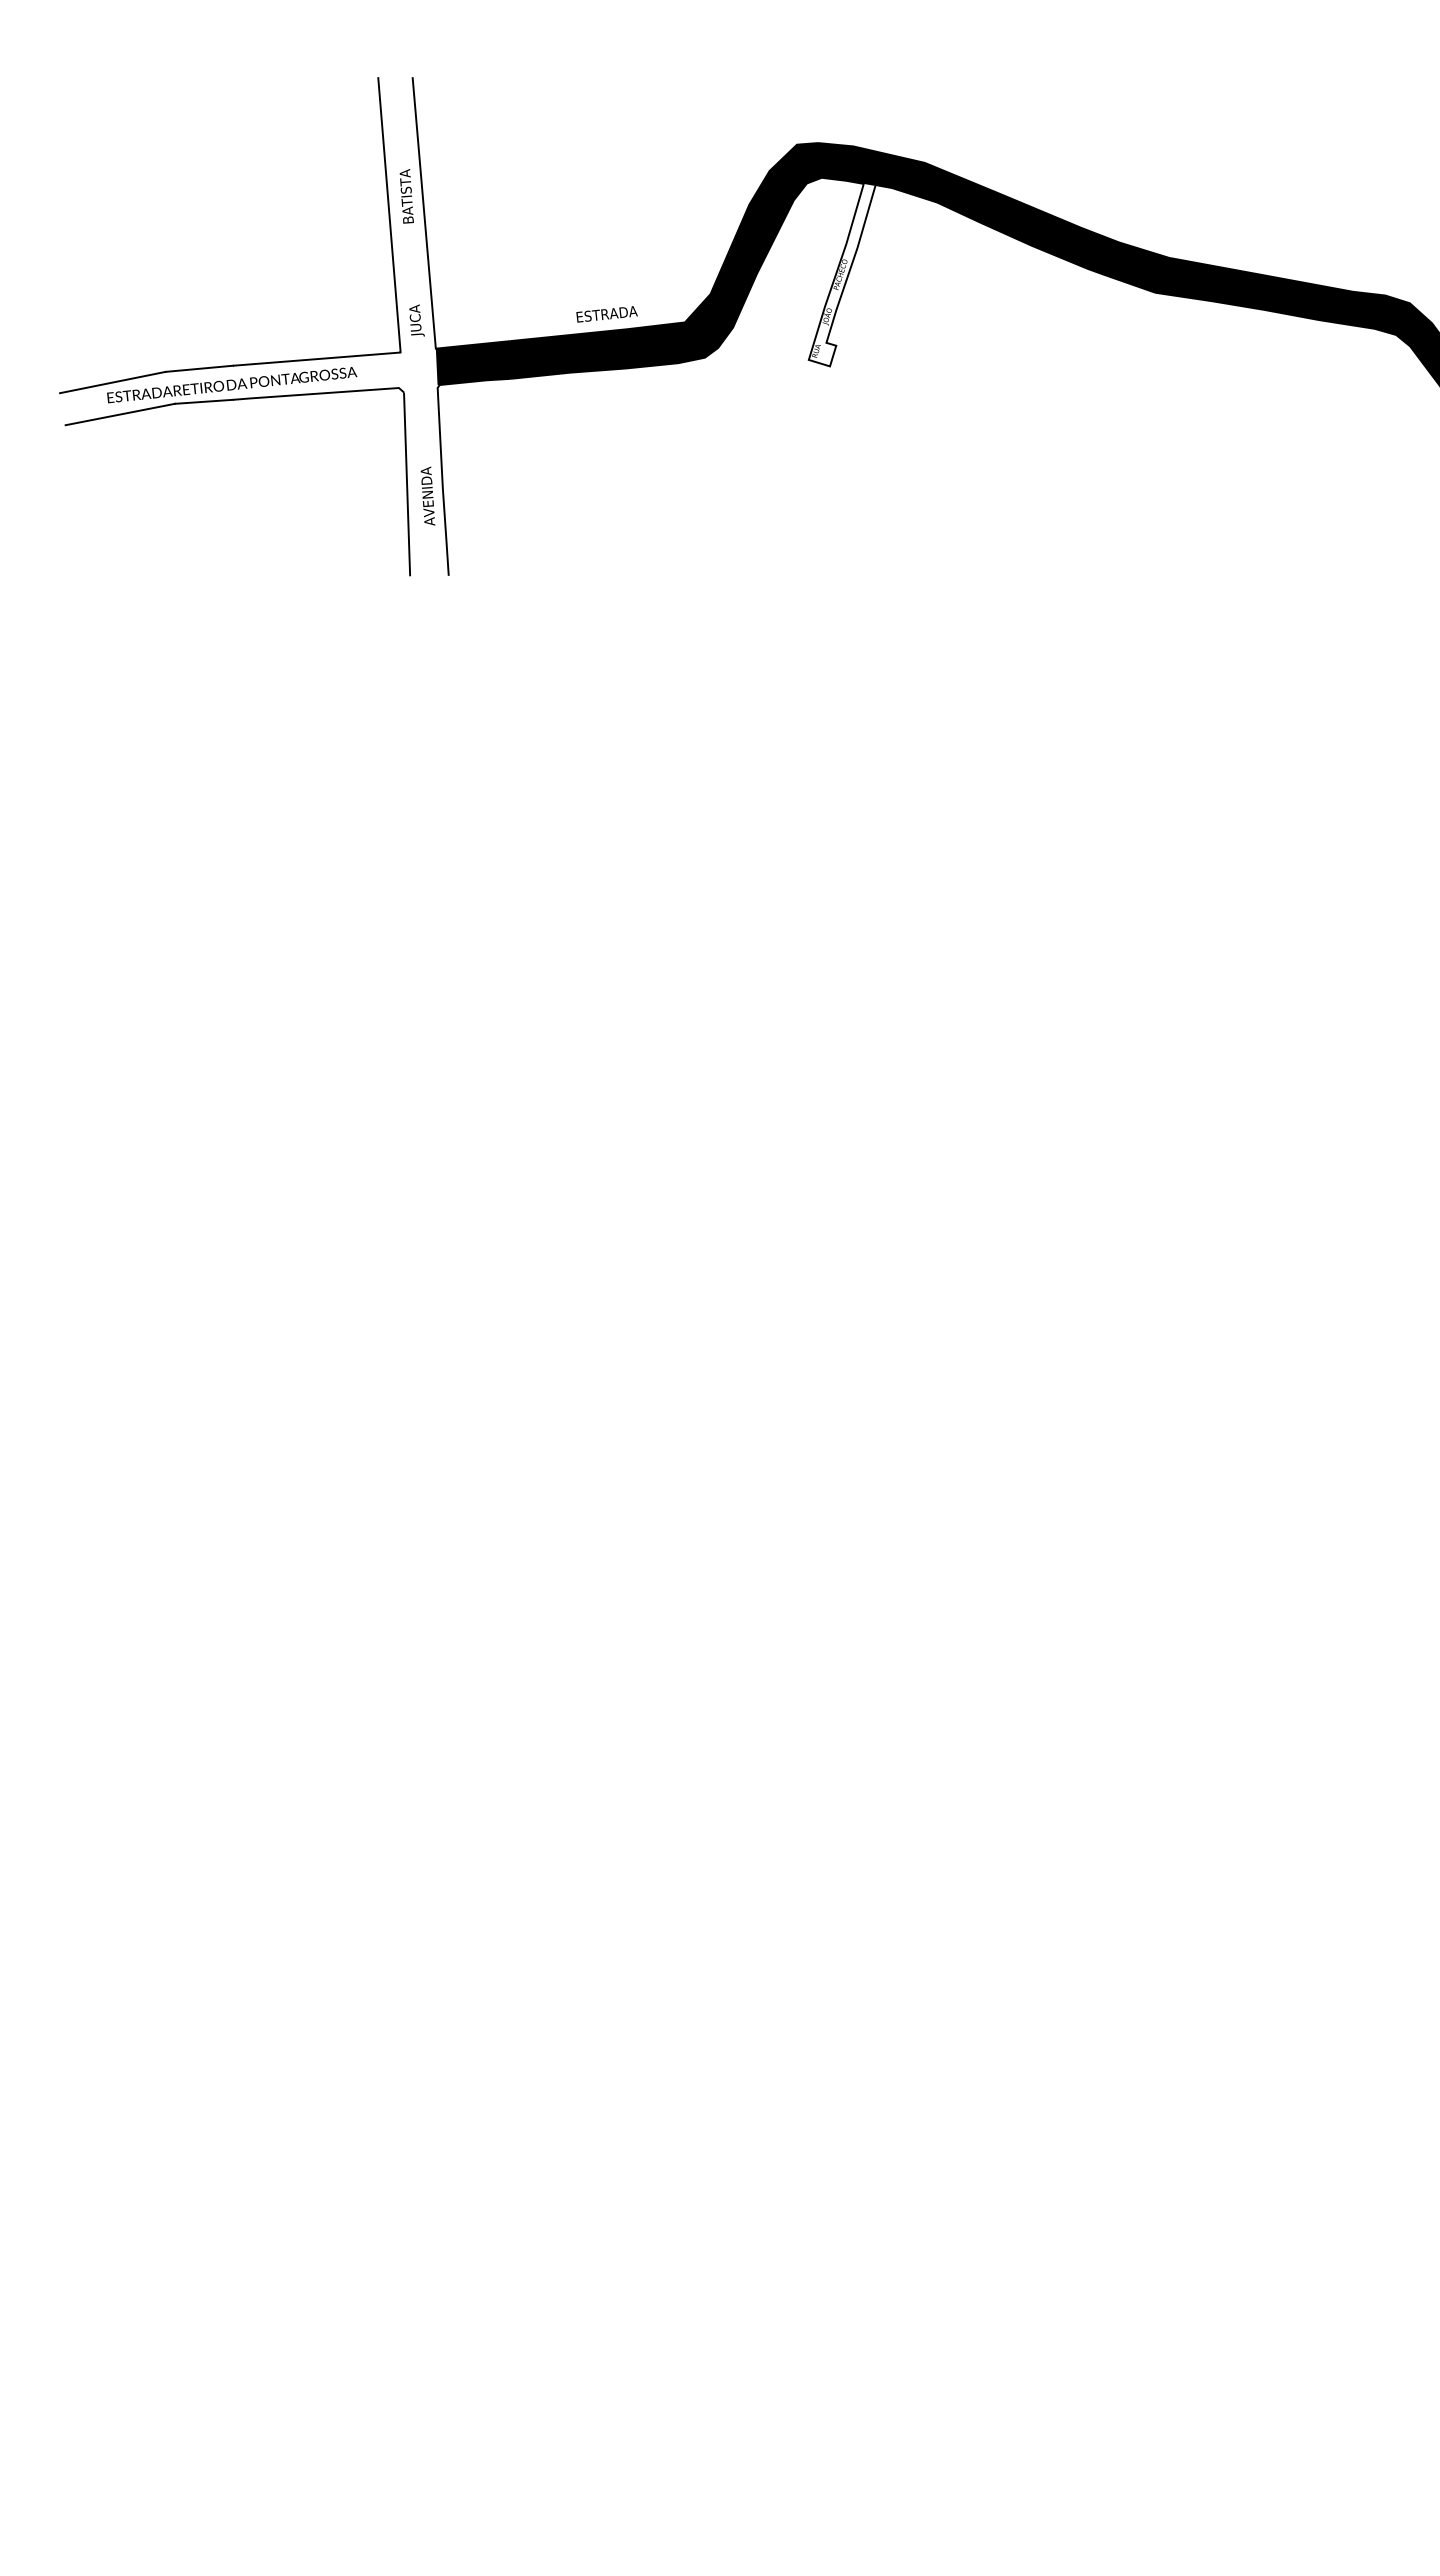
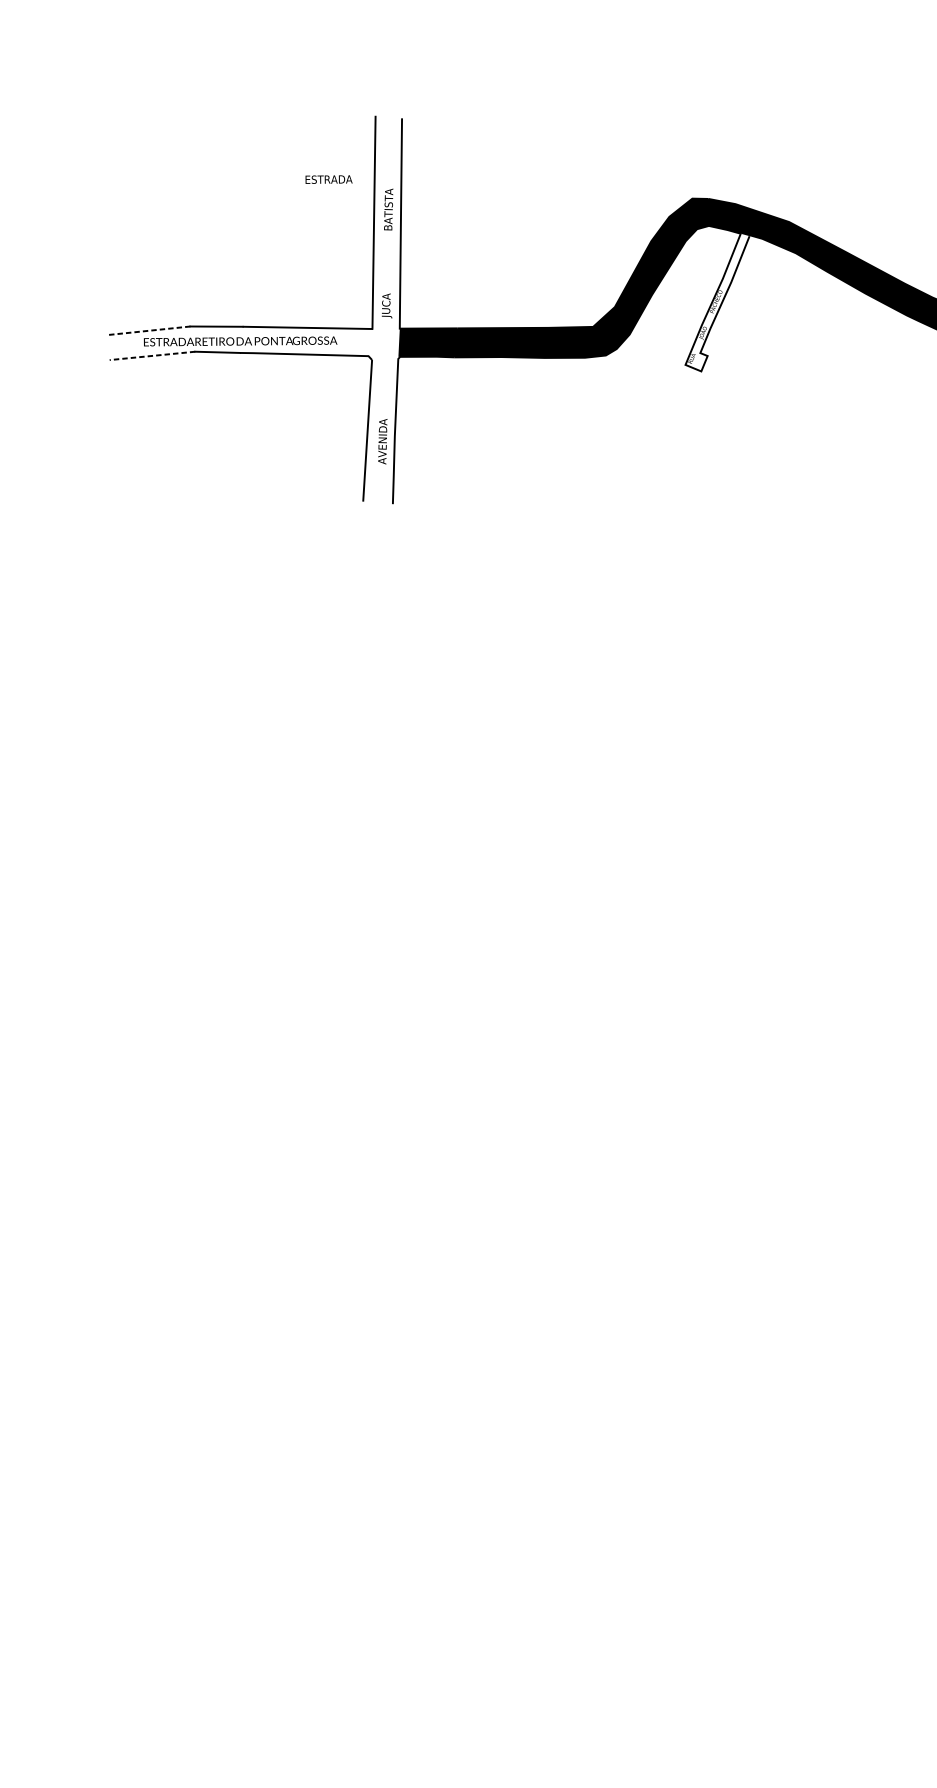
text: (606, 314) -> (328, 179), moved
line: (112, 382) -> (148, 330), solid -> dashed
line: (120, 414) -> (152, 355), solid -> dashed

